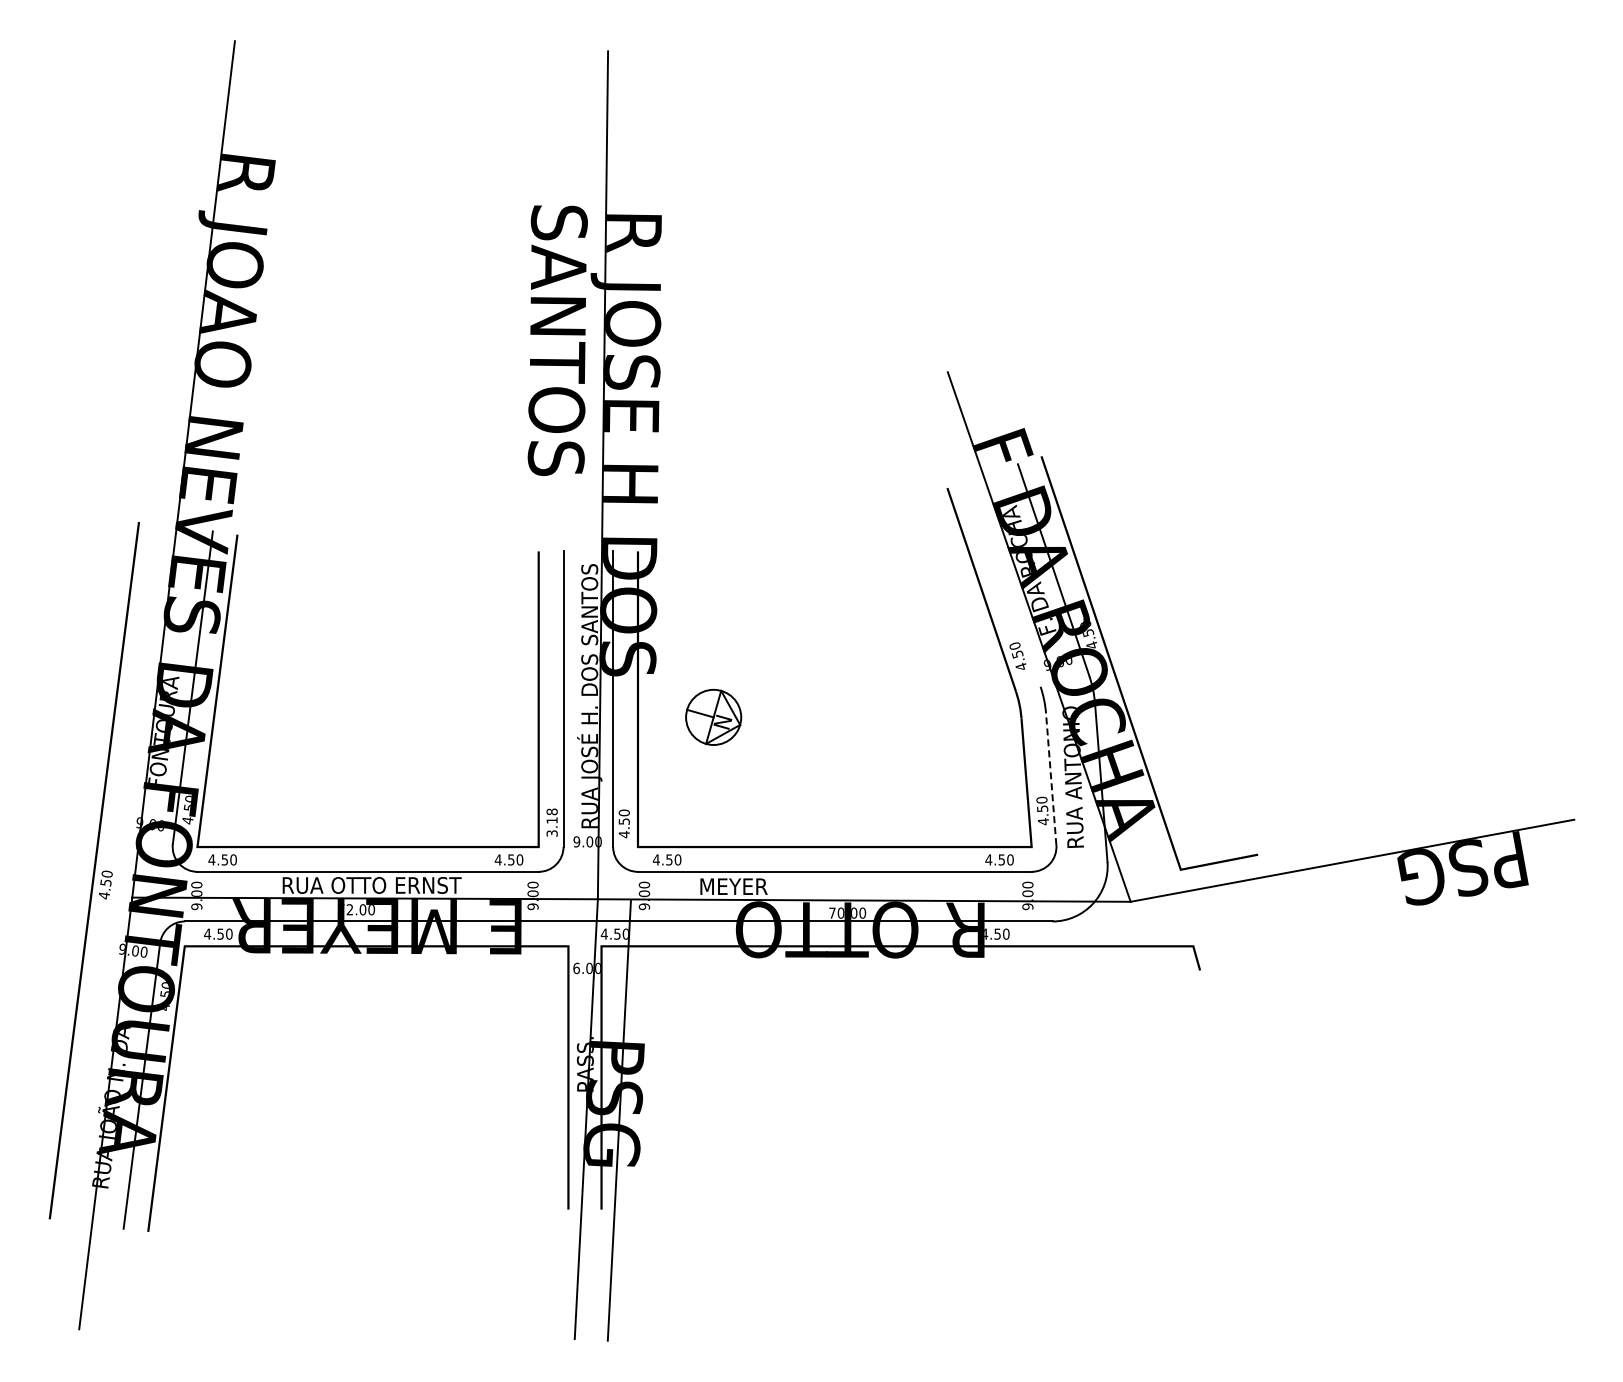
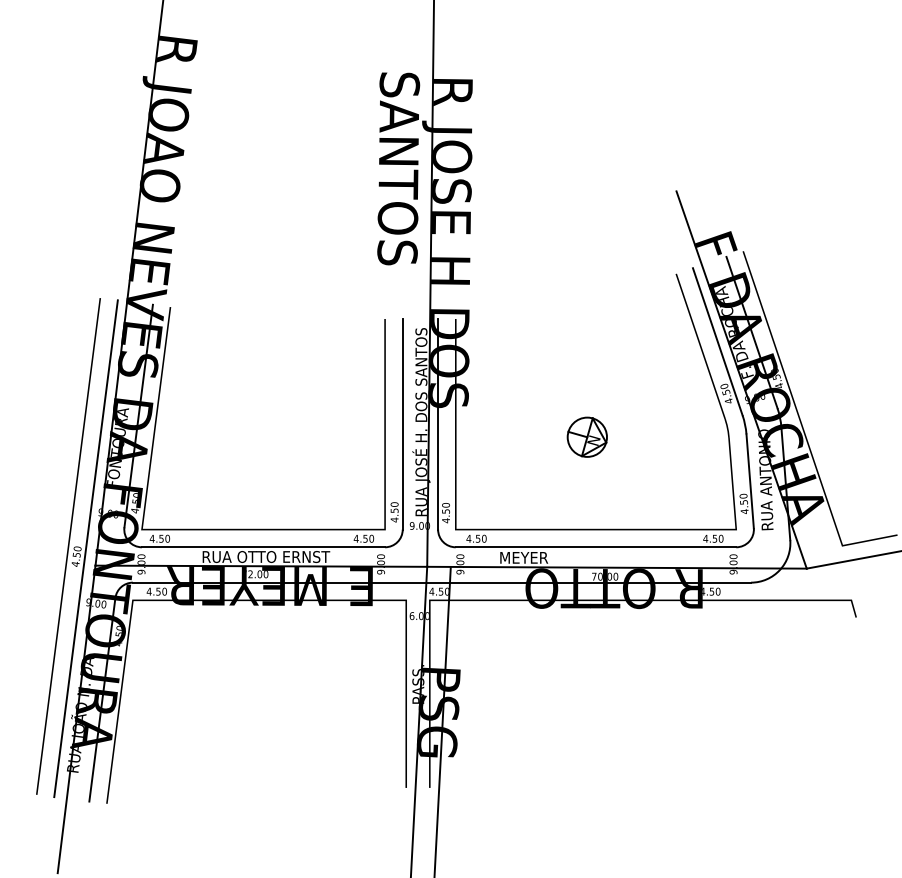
line: (1005, 583) -> (717, 341), added
part: (713, 717) -> (587, 437), moved
line: (1051, 778) -> (750, 480), dashed -> solid
text: (551, 822) -> (394, 512), 3.18 -> 4.50
line: (118, 873) -> (85, 548), added

